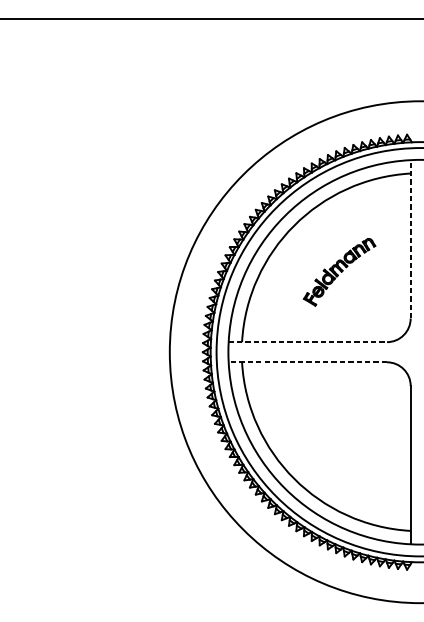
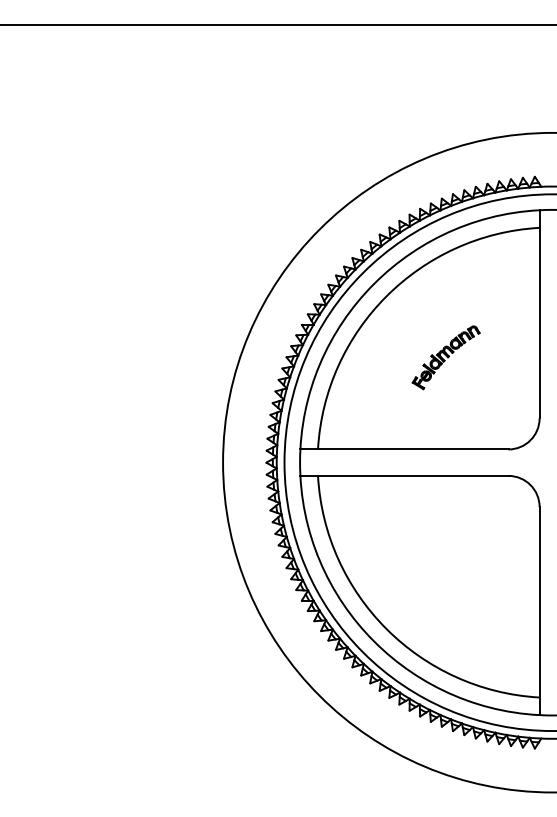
line: (410, 238) -> (539, 313), dashed -> solid
part: (339, 272) -> (445, 357), size x0.71
line: (307, 342) -> (404, 449), dashed -> solid
line: (307, 361) -> (403, 475), dashed -> solid

